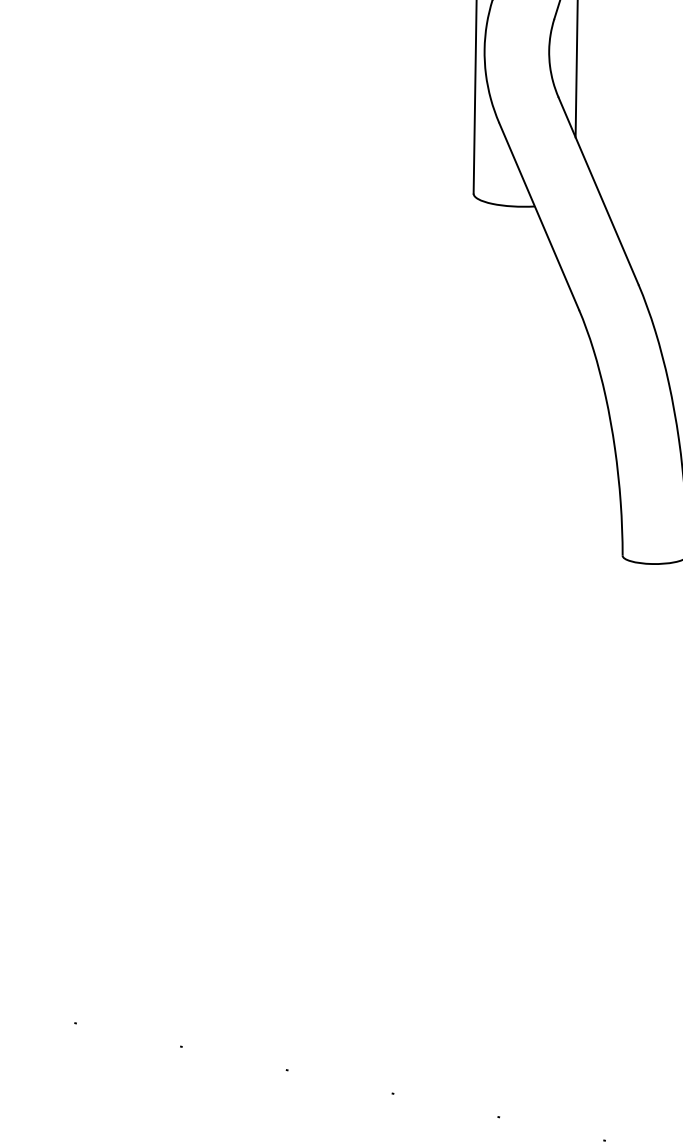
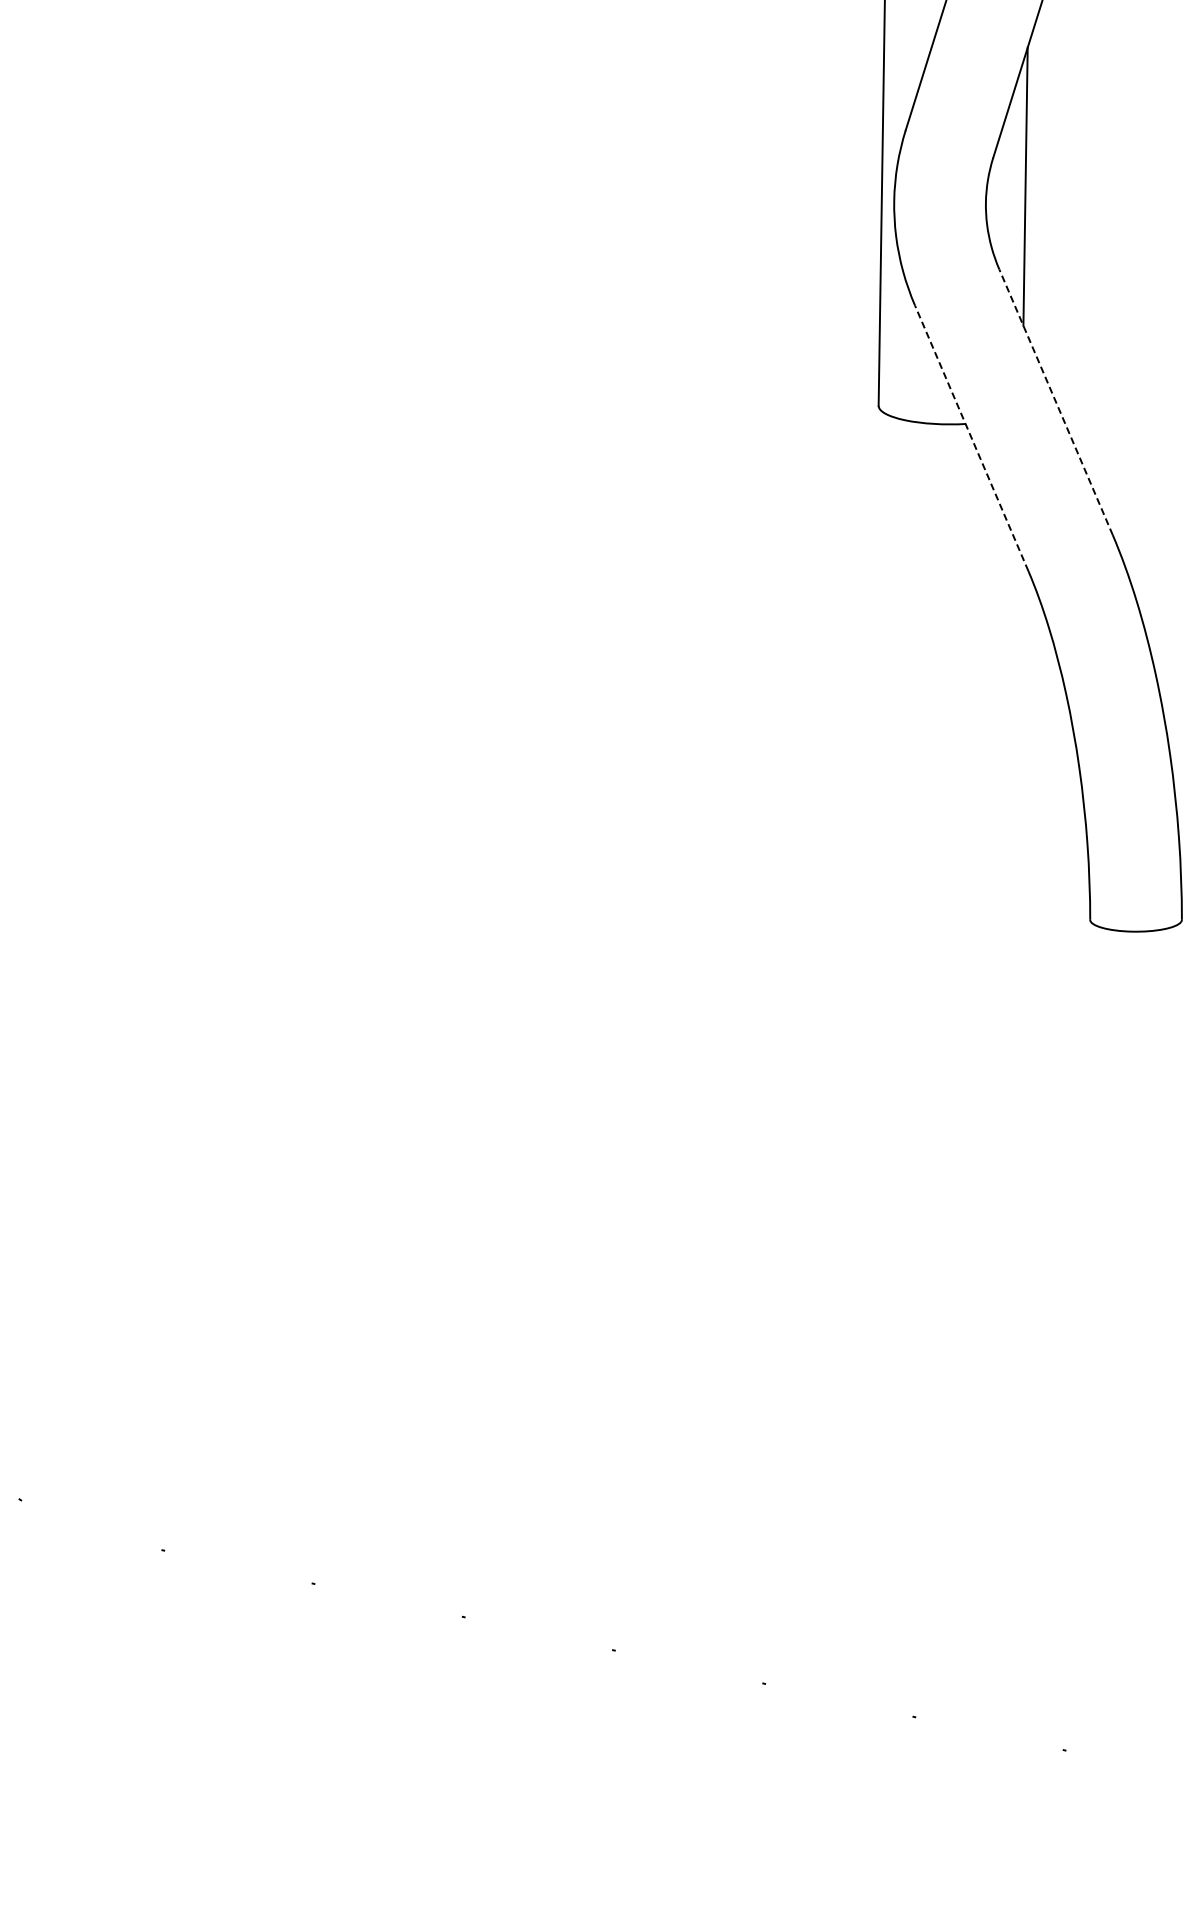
line: (598, 190) -> (1055, 401), solid -> dashed
line: (539, 215) -> (971, 437), solid -> dashed

